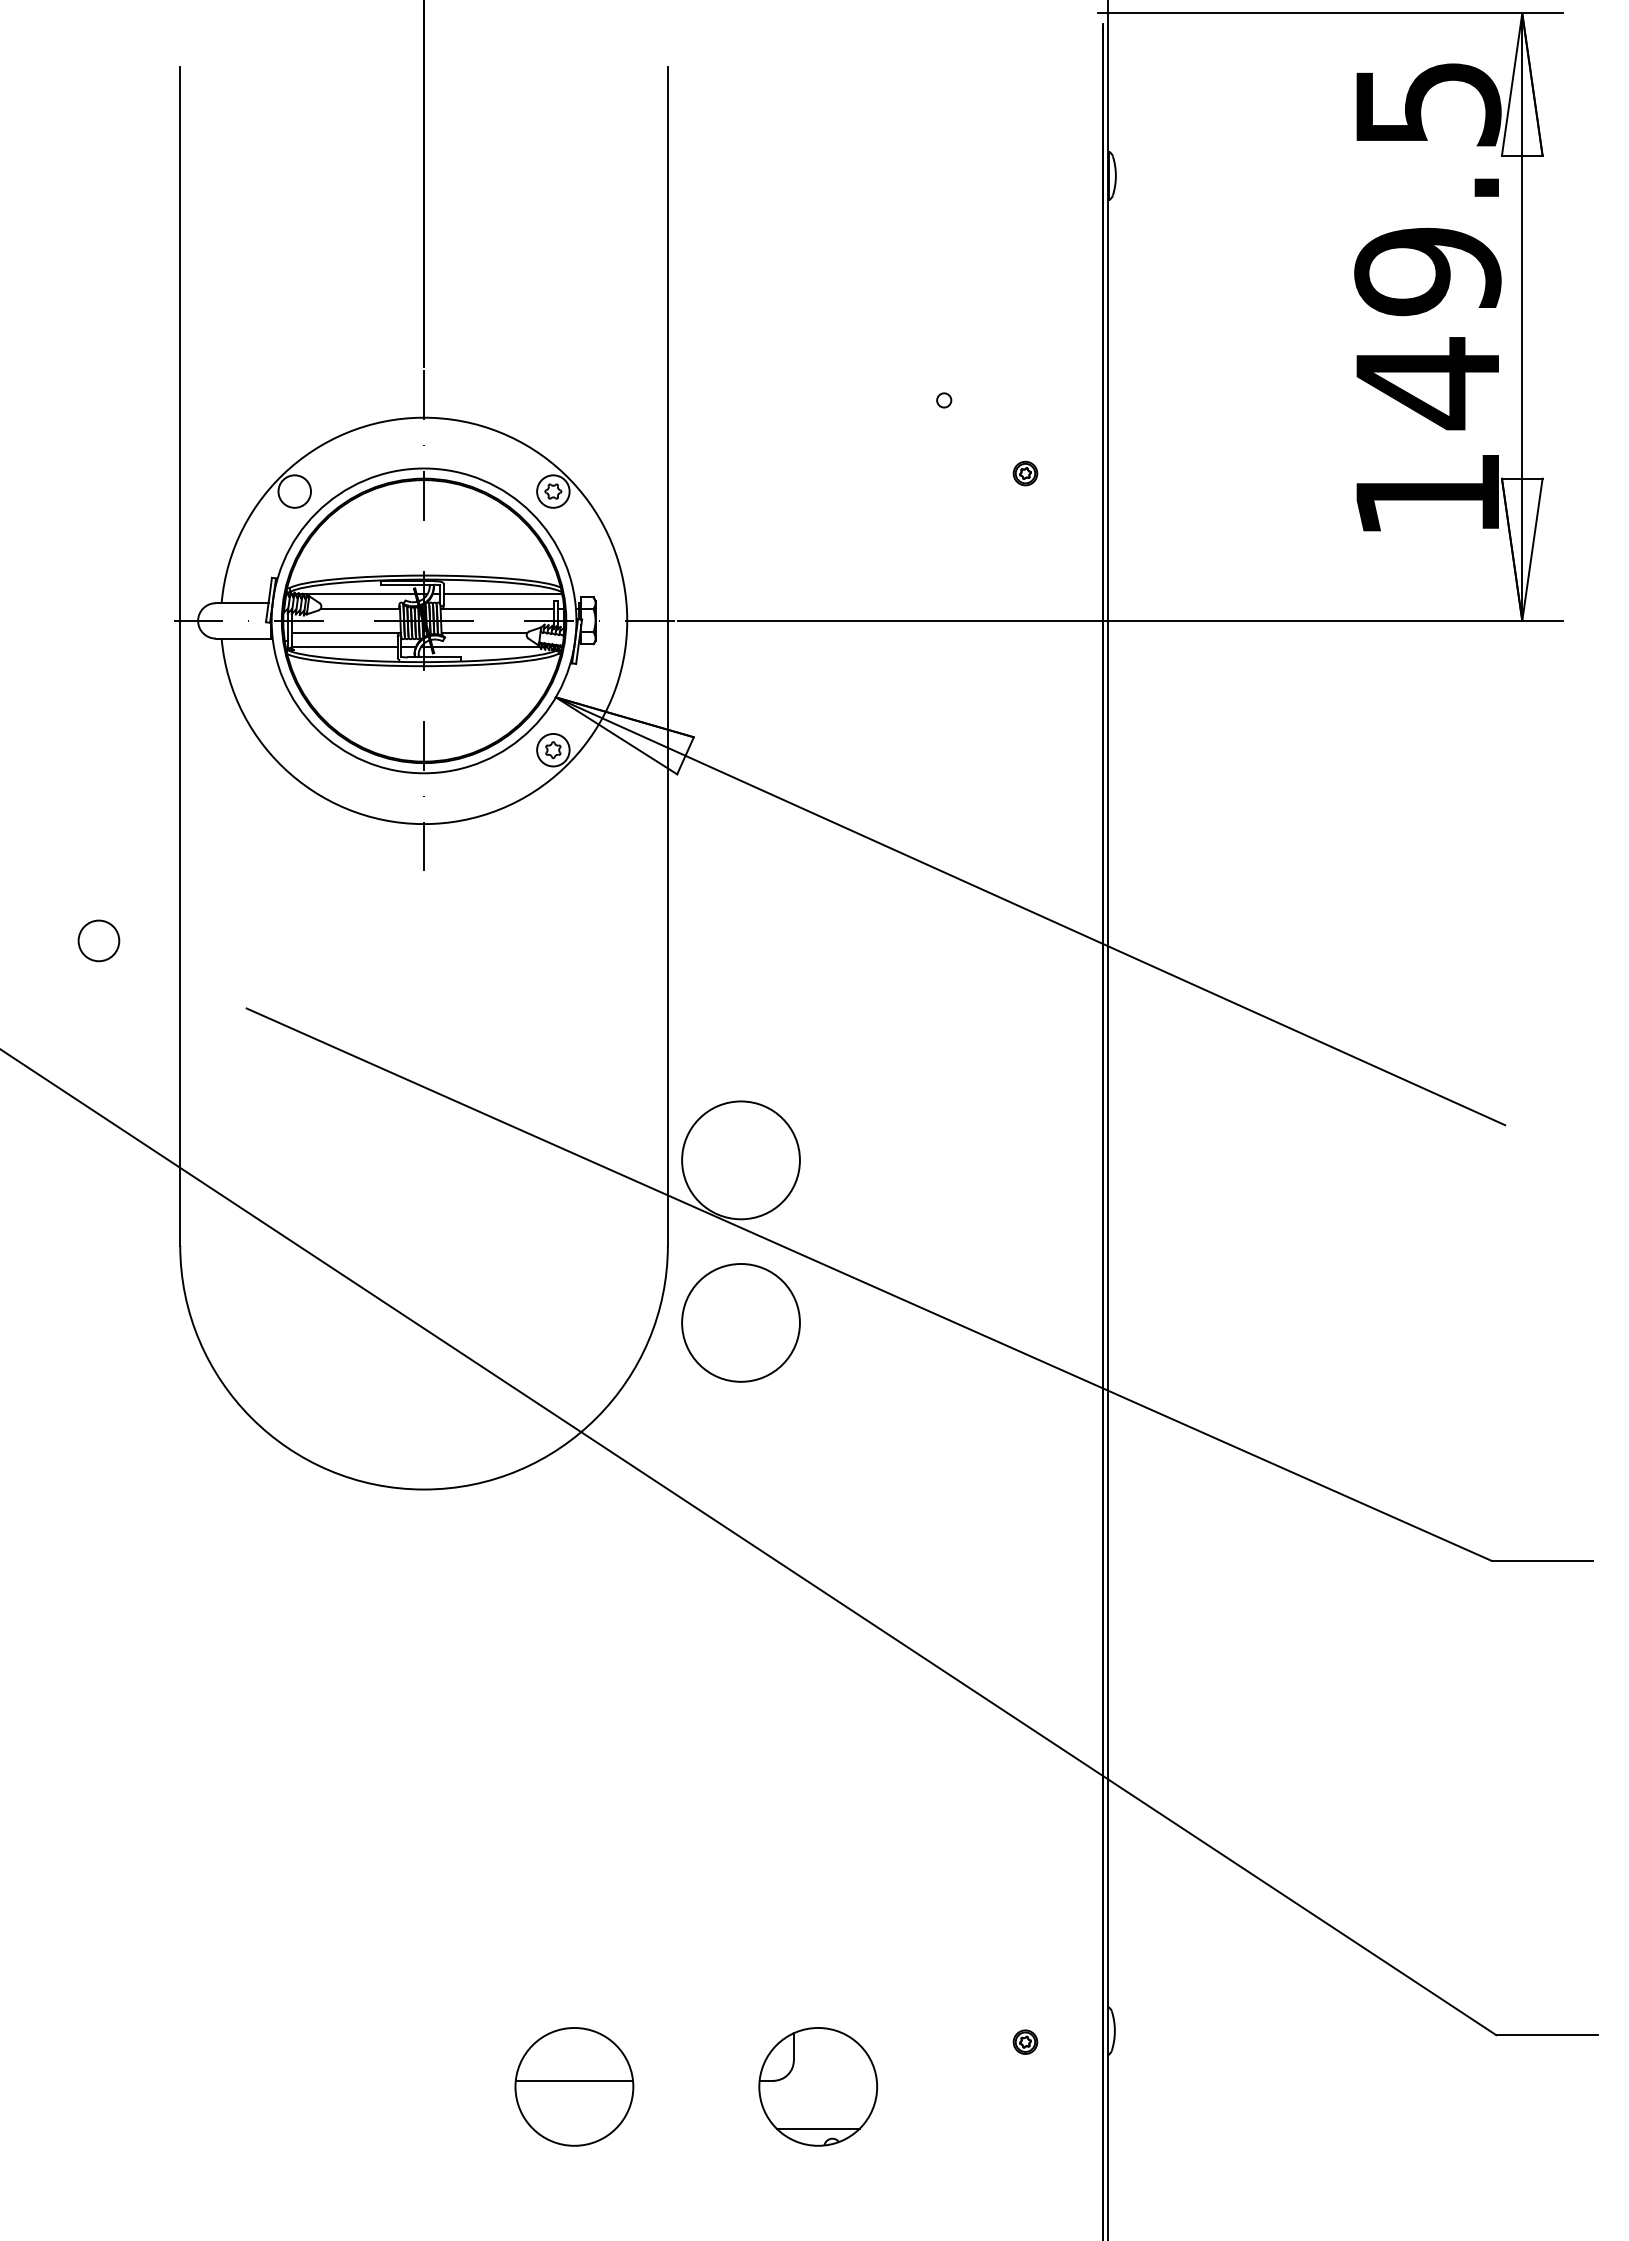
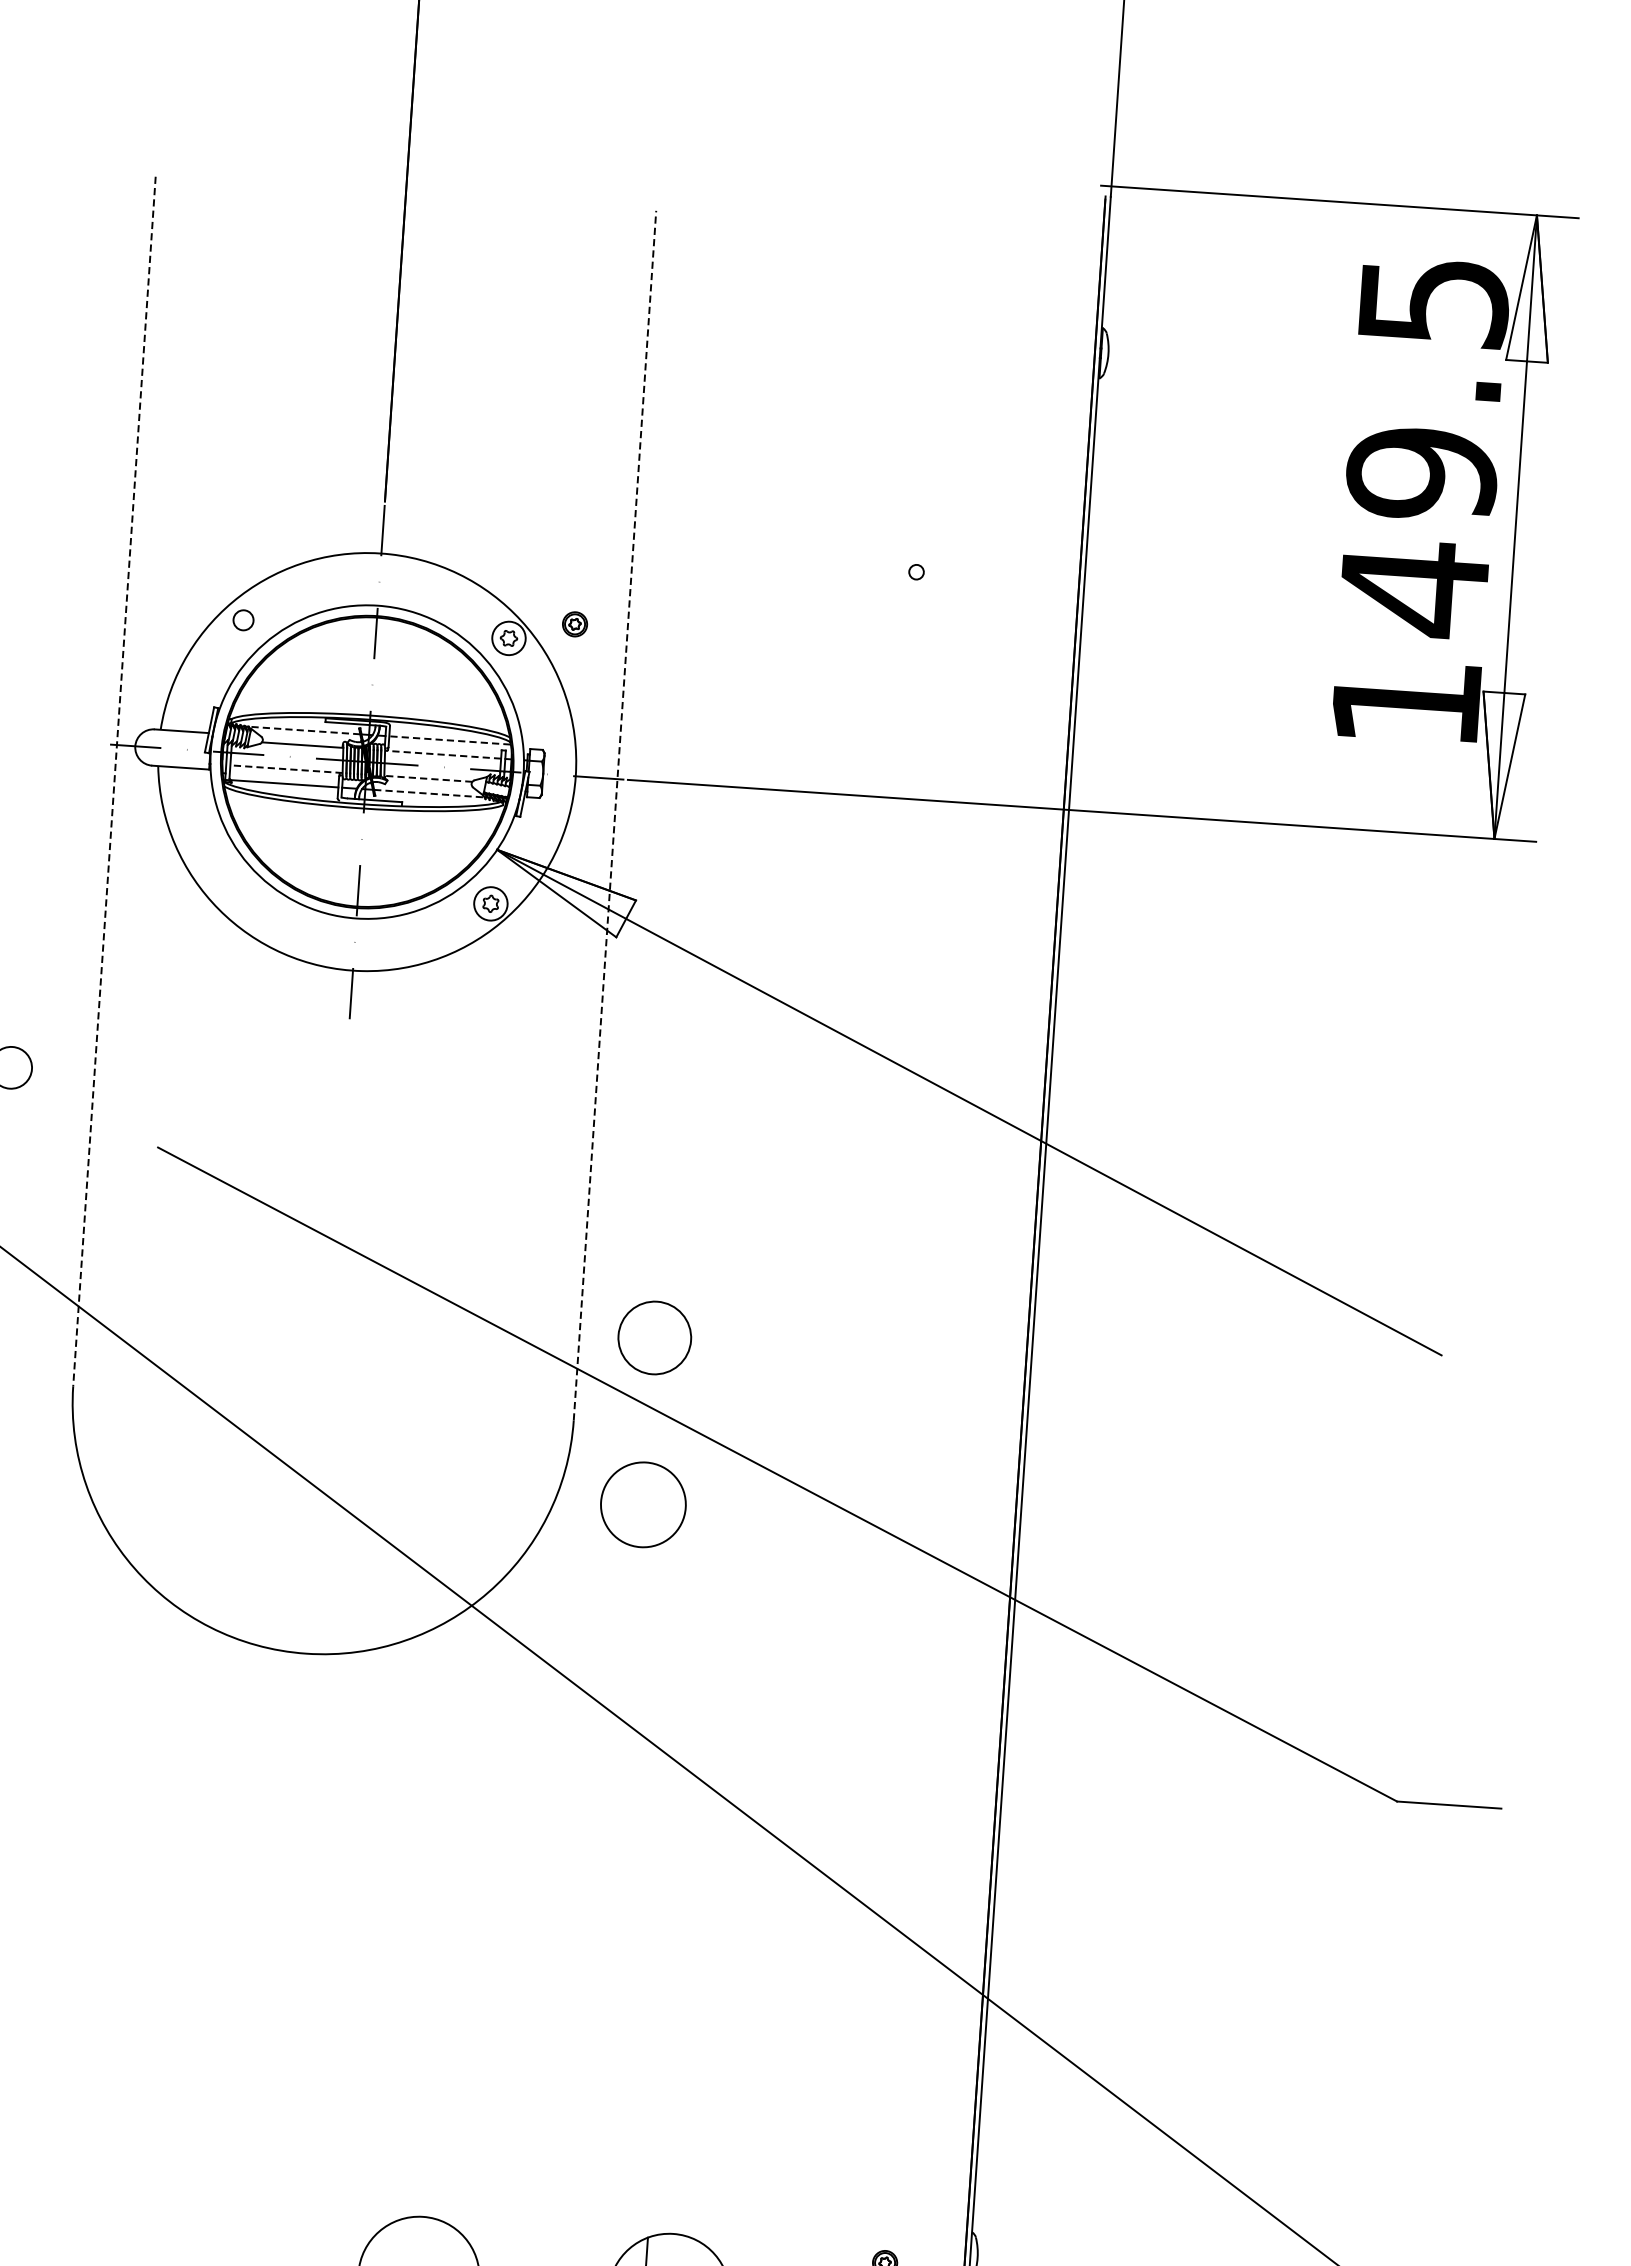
part: (1025, 473) -> (575, 624), moved
circle: (294, 491) -> (243, 620), size x0.6
line: (360, 594) -> (303, 730), solid -> dashed
line: (502, 594) -> (449, 740), solid -> dashed
line: (497, 608) -> (443, 754), solid -> dashed
line: (346, 633) -> (286, 769), solid -> dashed
line: (484, 633) -> (428, 779), solid -> dashed
line: (486, 647) -> (429, 793), solid -> dashed
line: (667, 655) -> (614, 814), solid -> dashed
line: (180, 656) -> (114, 781), solid -> dashed
circle: (740, 1160) -> (654, 1338), size x0.6
circle: (740, 1322) -> (642, 1504), size x0.7

